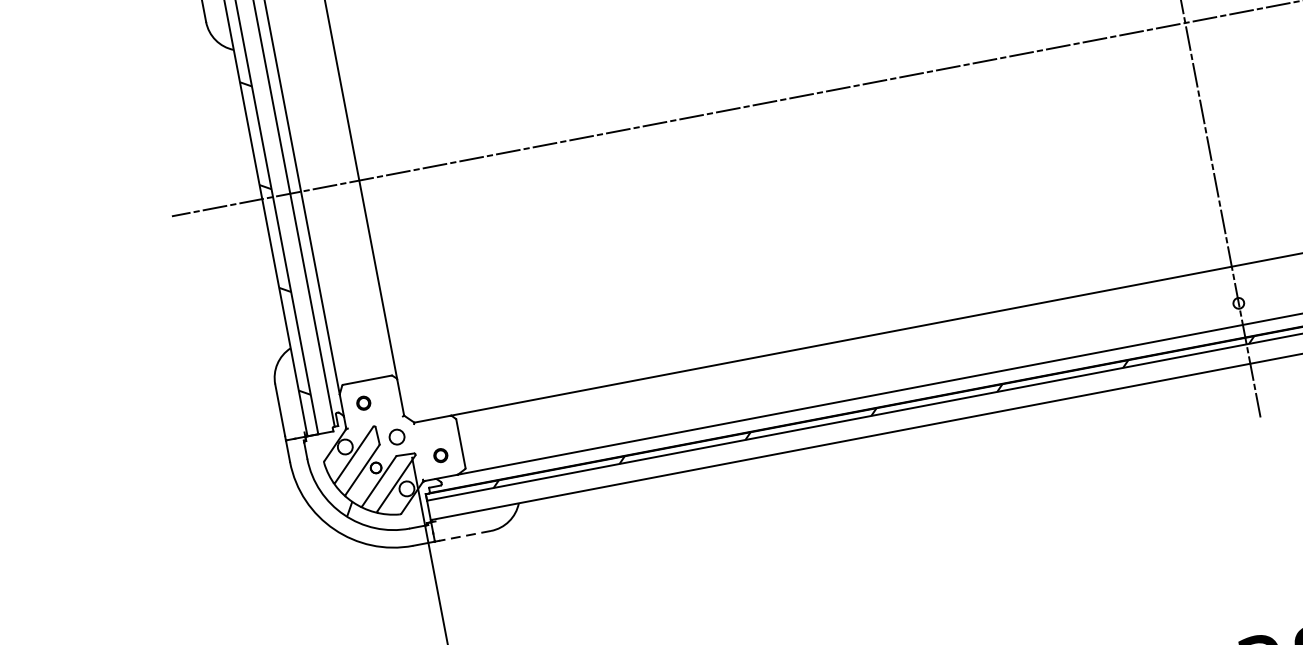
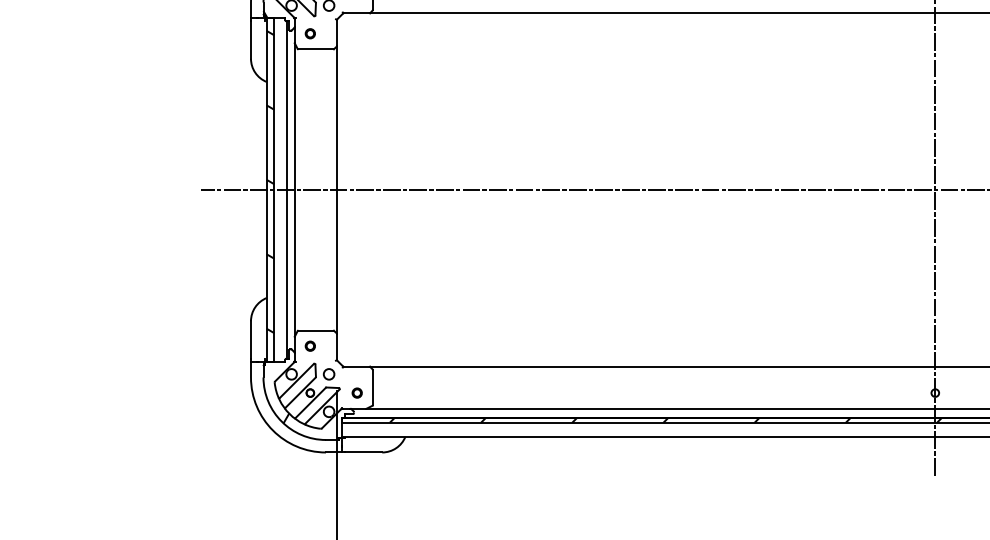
line: (465, 535) -> (363, 452), dashed -> solid

